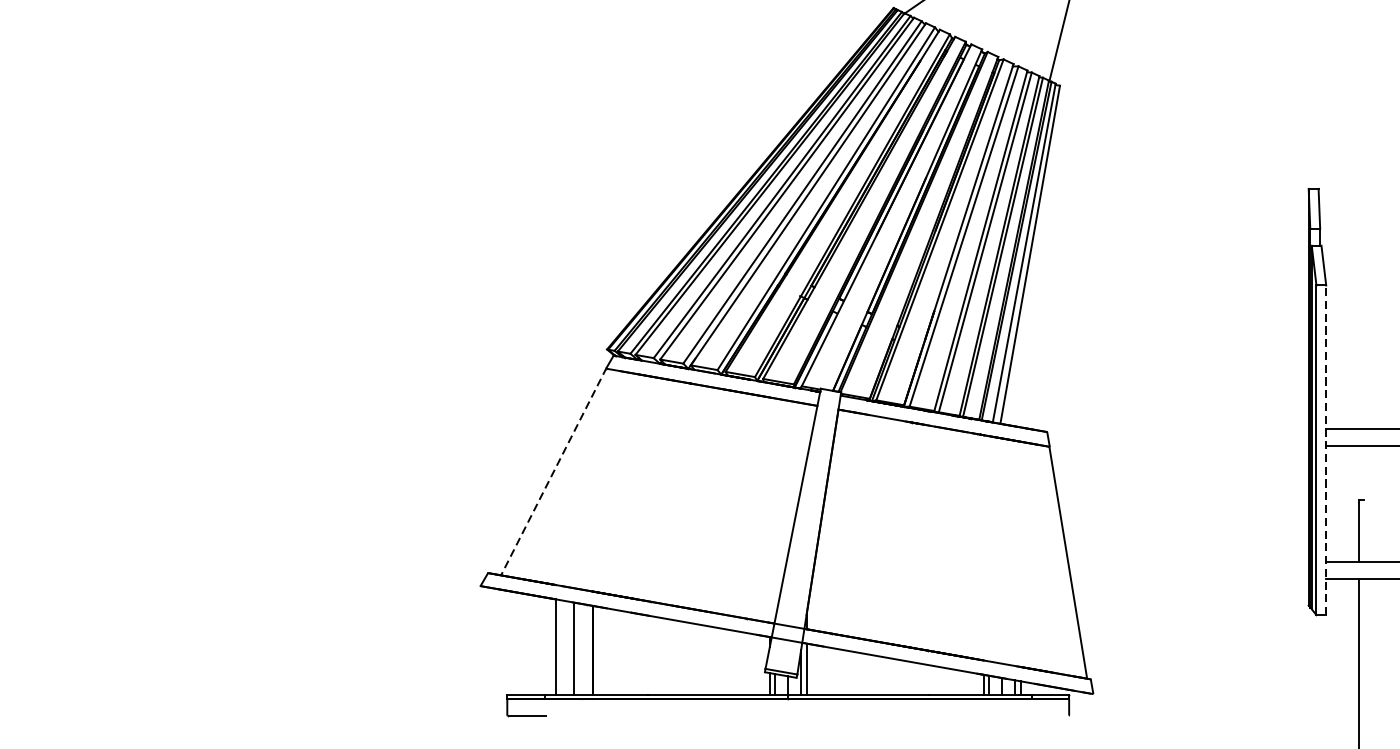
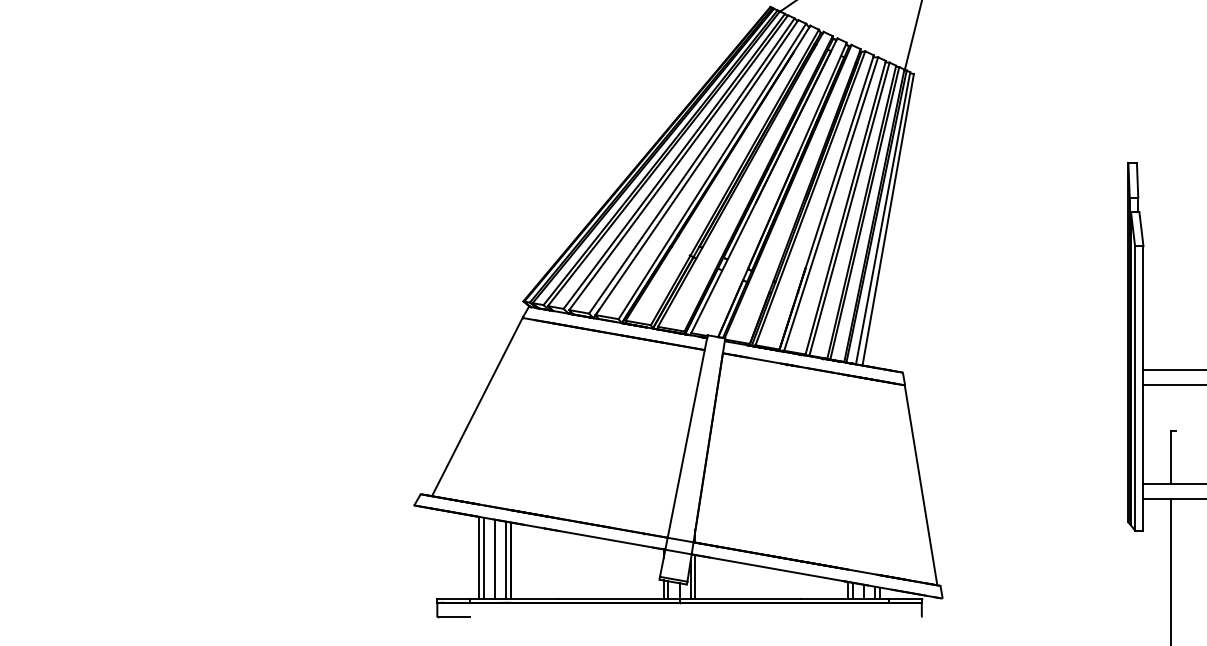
line: (1326, 449) -> (1143, 387), dashed -> solid
line: (553, 471) -> (477, 406), dashed -> solid
line: (560, 647) -> (483, 558), added
line: (587, 649) -> (506, 560), added

